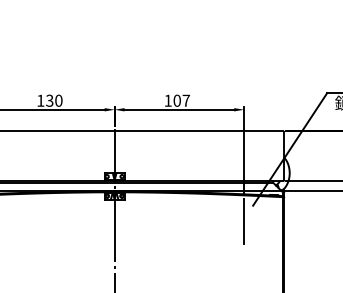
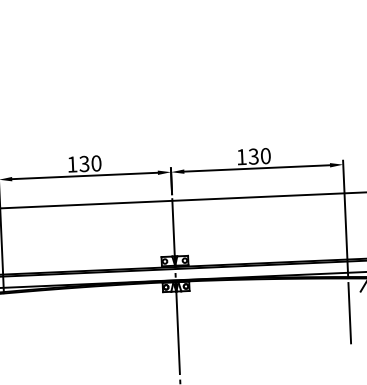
text: (181, 100) -> (259, 156), 107 -> 130

